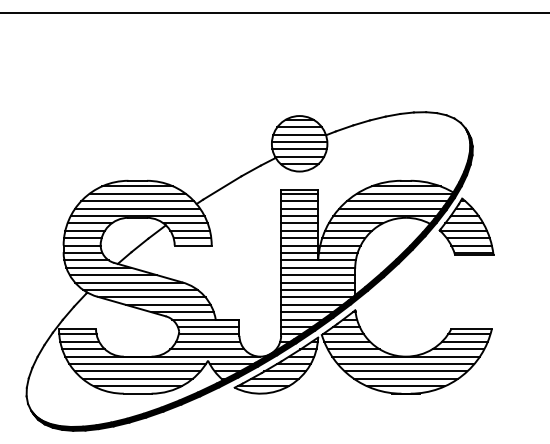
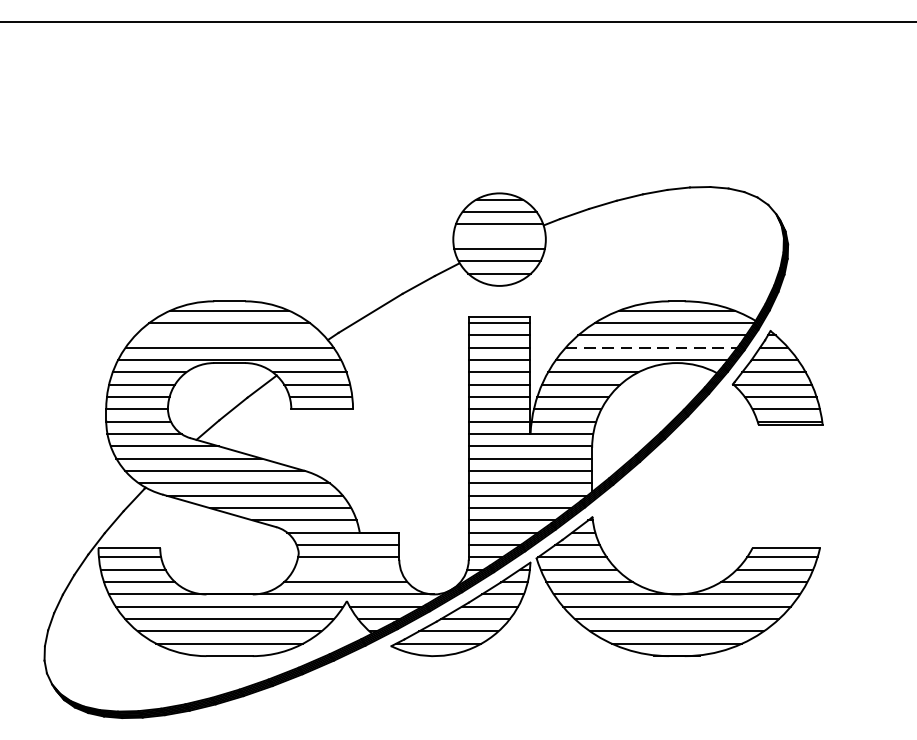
line: (299, 141) -> (499, 235), removed
line: (137, 201) -> (229, 335), removed
line: (391, 208) -> (652, 347), solid -> dashed
line: (208, 341) -> (347, 569), removed

